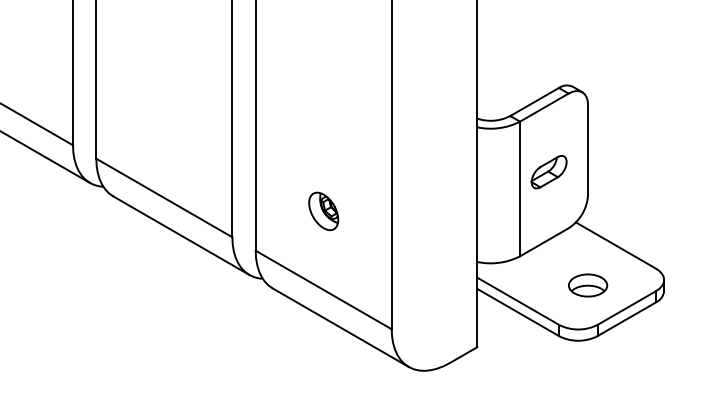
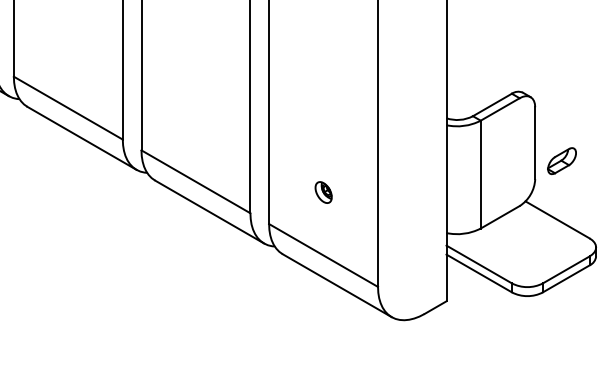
part: (548, 172) -> (561, 161), moved
part: (323, 211) -> (323, 192), size x0.7
part: (588, 285) -> (535, 251), removed

